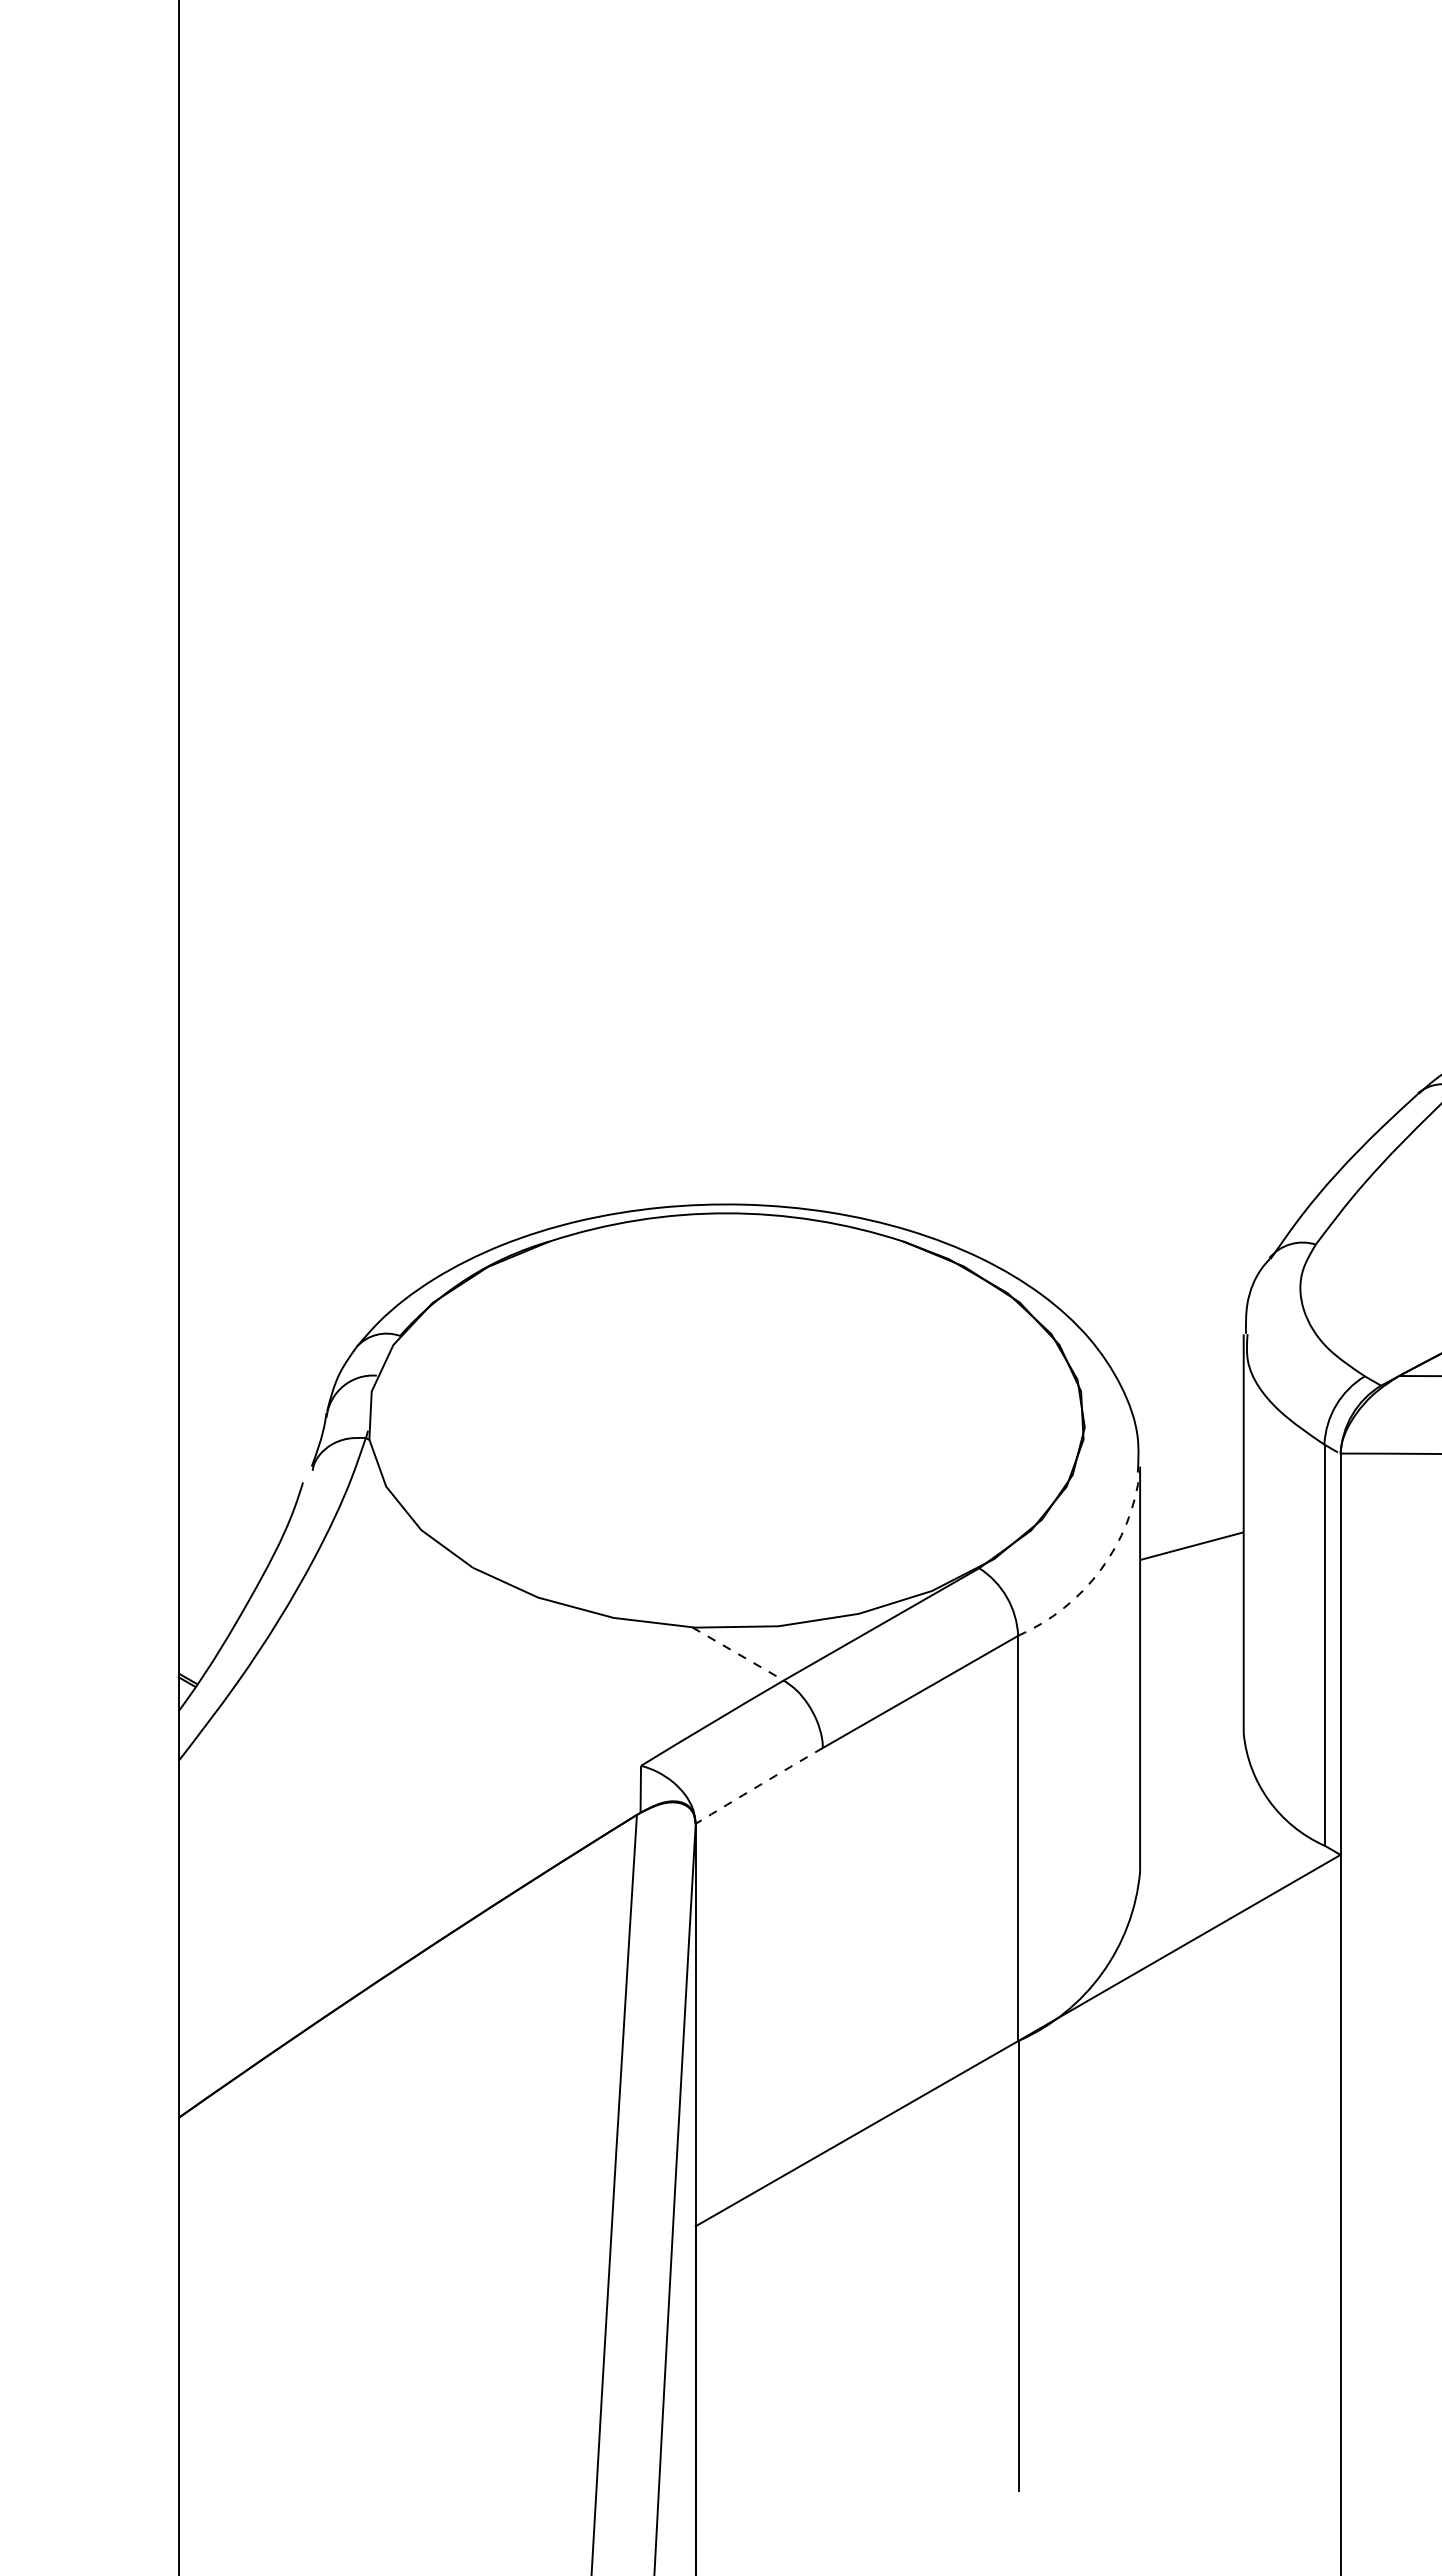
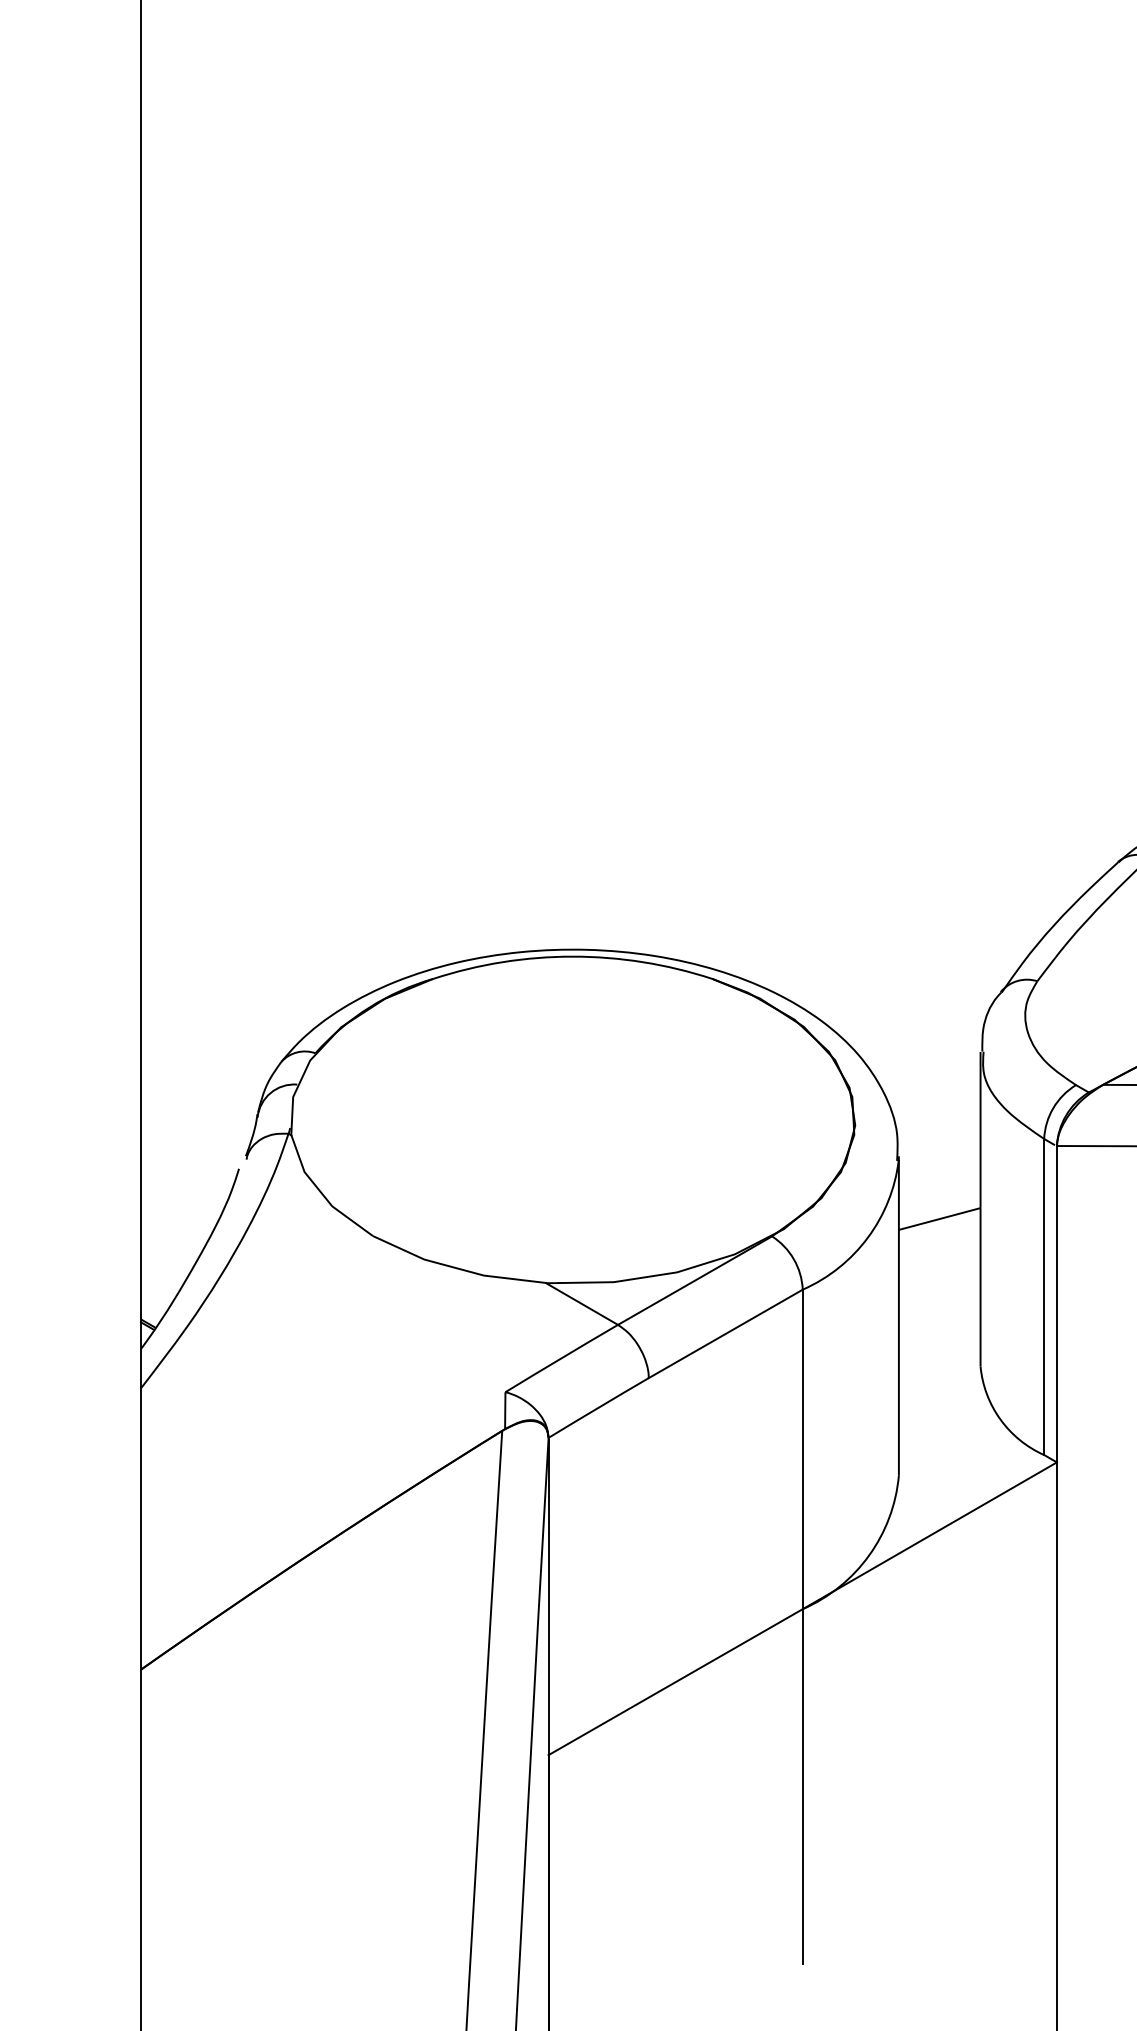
arc: (1100, 1569) -> (867, 1237), dashed -> solid
line: (738, 1654) -> (582, 1304), dashed -> solid
arc: (759, 1785) -> (598, 1407), dashed -> solid

